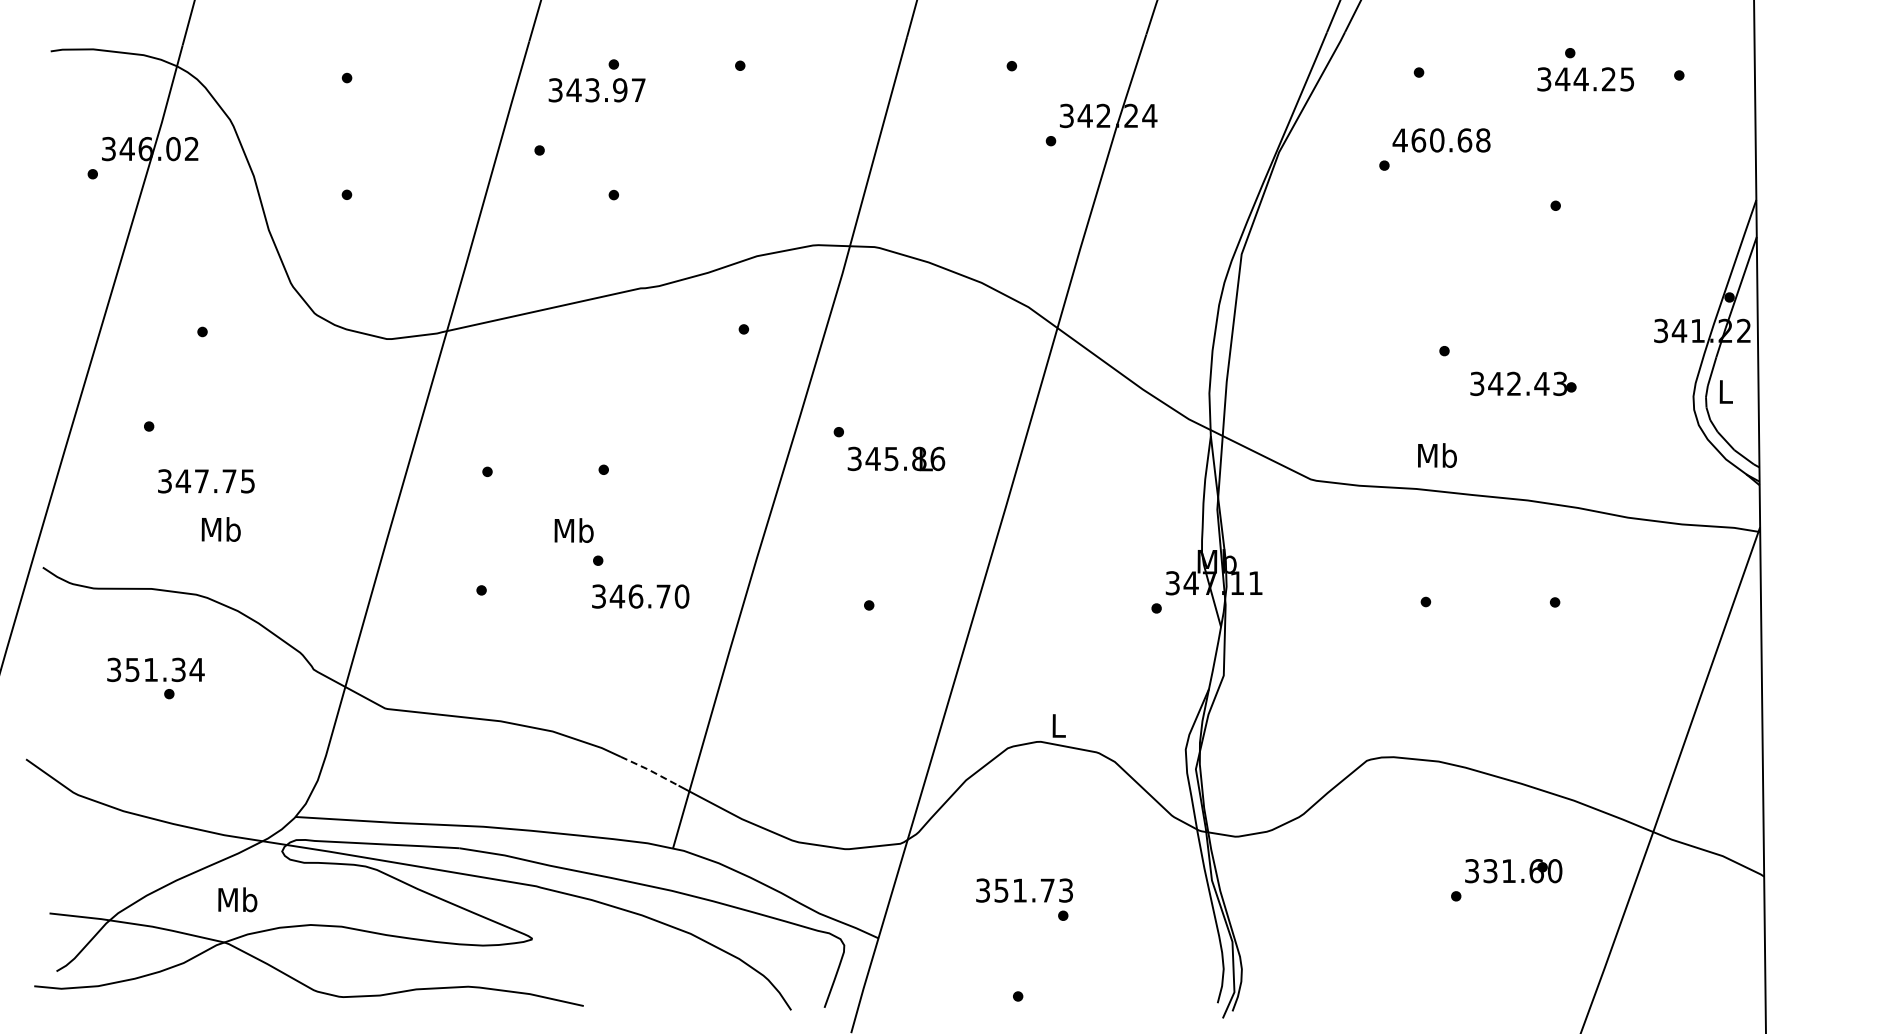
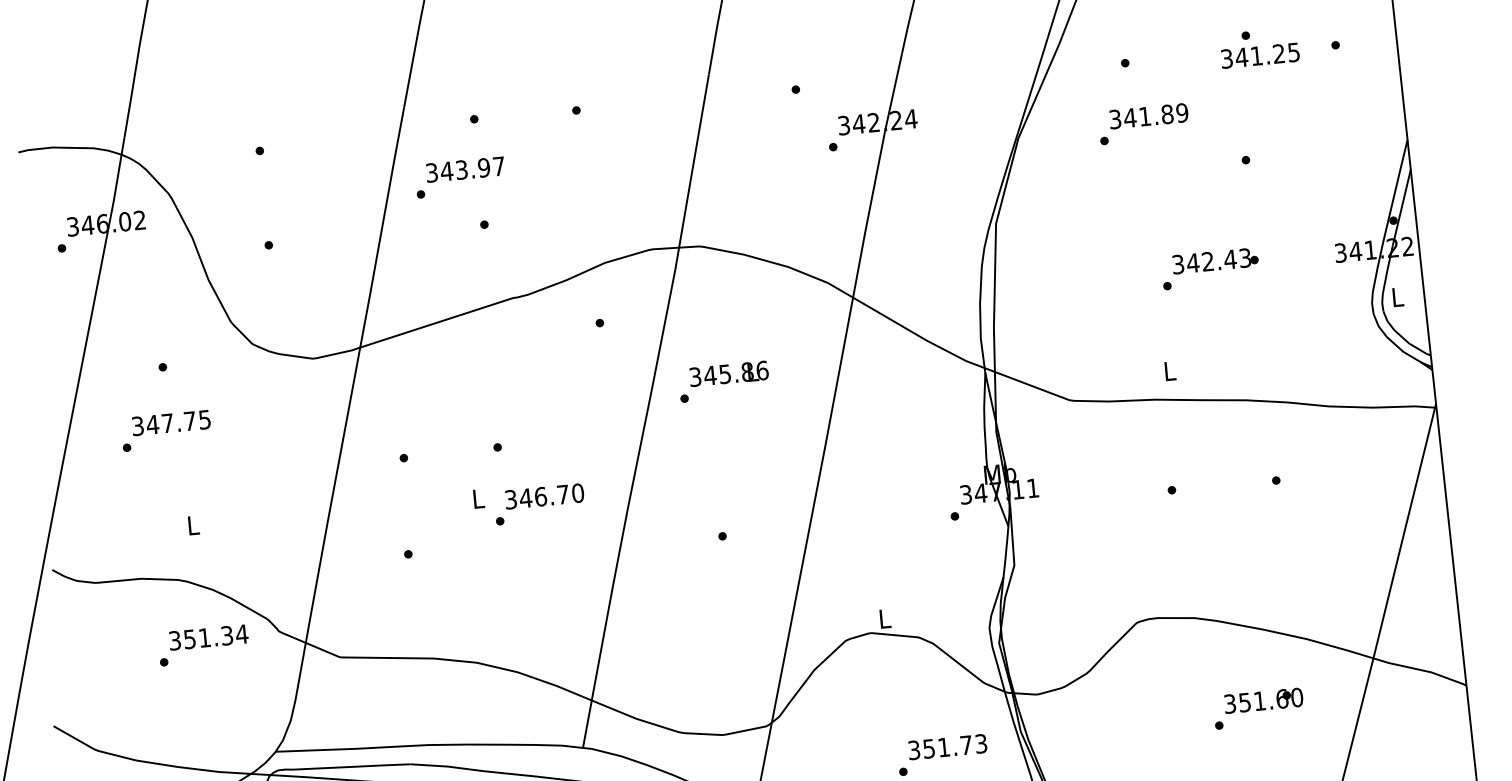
text: (1580, 79) -> (1256, 56), 344.25 -> 341.25
text: (596, 90) -> (464, 169), moved
text: (1441, 140) -> (1148, 116), 460.68 -> 341.89
text: (1523, 383) -> (1215, 260), moved
text: (1437, 455) -> (1169, 371), Mb -> L
text: (896, 458) -> (729, 373), moved
text: (206, 481) -> (171, 423), moved
text: (220, 529) -> (192, 525), Mb -> L
text: (573, 530) -> (477, 498), Mb -> L
text: (640, 596) -> (544, 496), moved
text: (155, 669) -> (208, 637), moved
line: (650, 770) -> (558, 686), dashed -> solid
text: (1490, 870) -> (1244, 702), 331.60 -> 351.60
text: (1024, 890) -> (947, 746), moved

